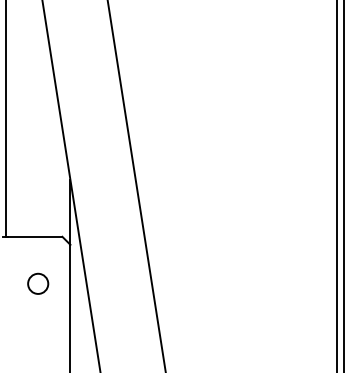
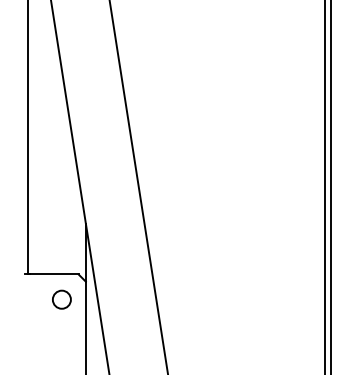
circle: (37, 283) -> (61, 299), moved

